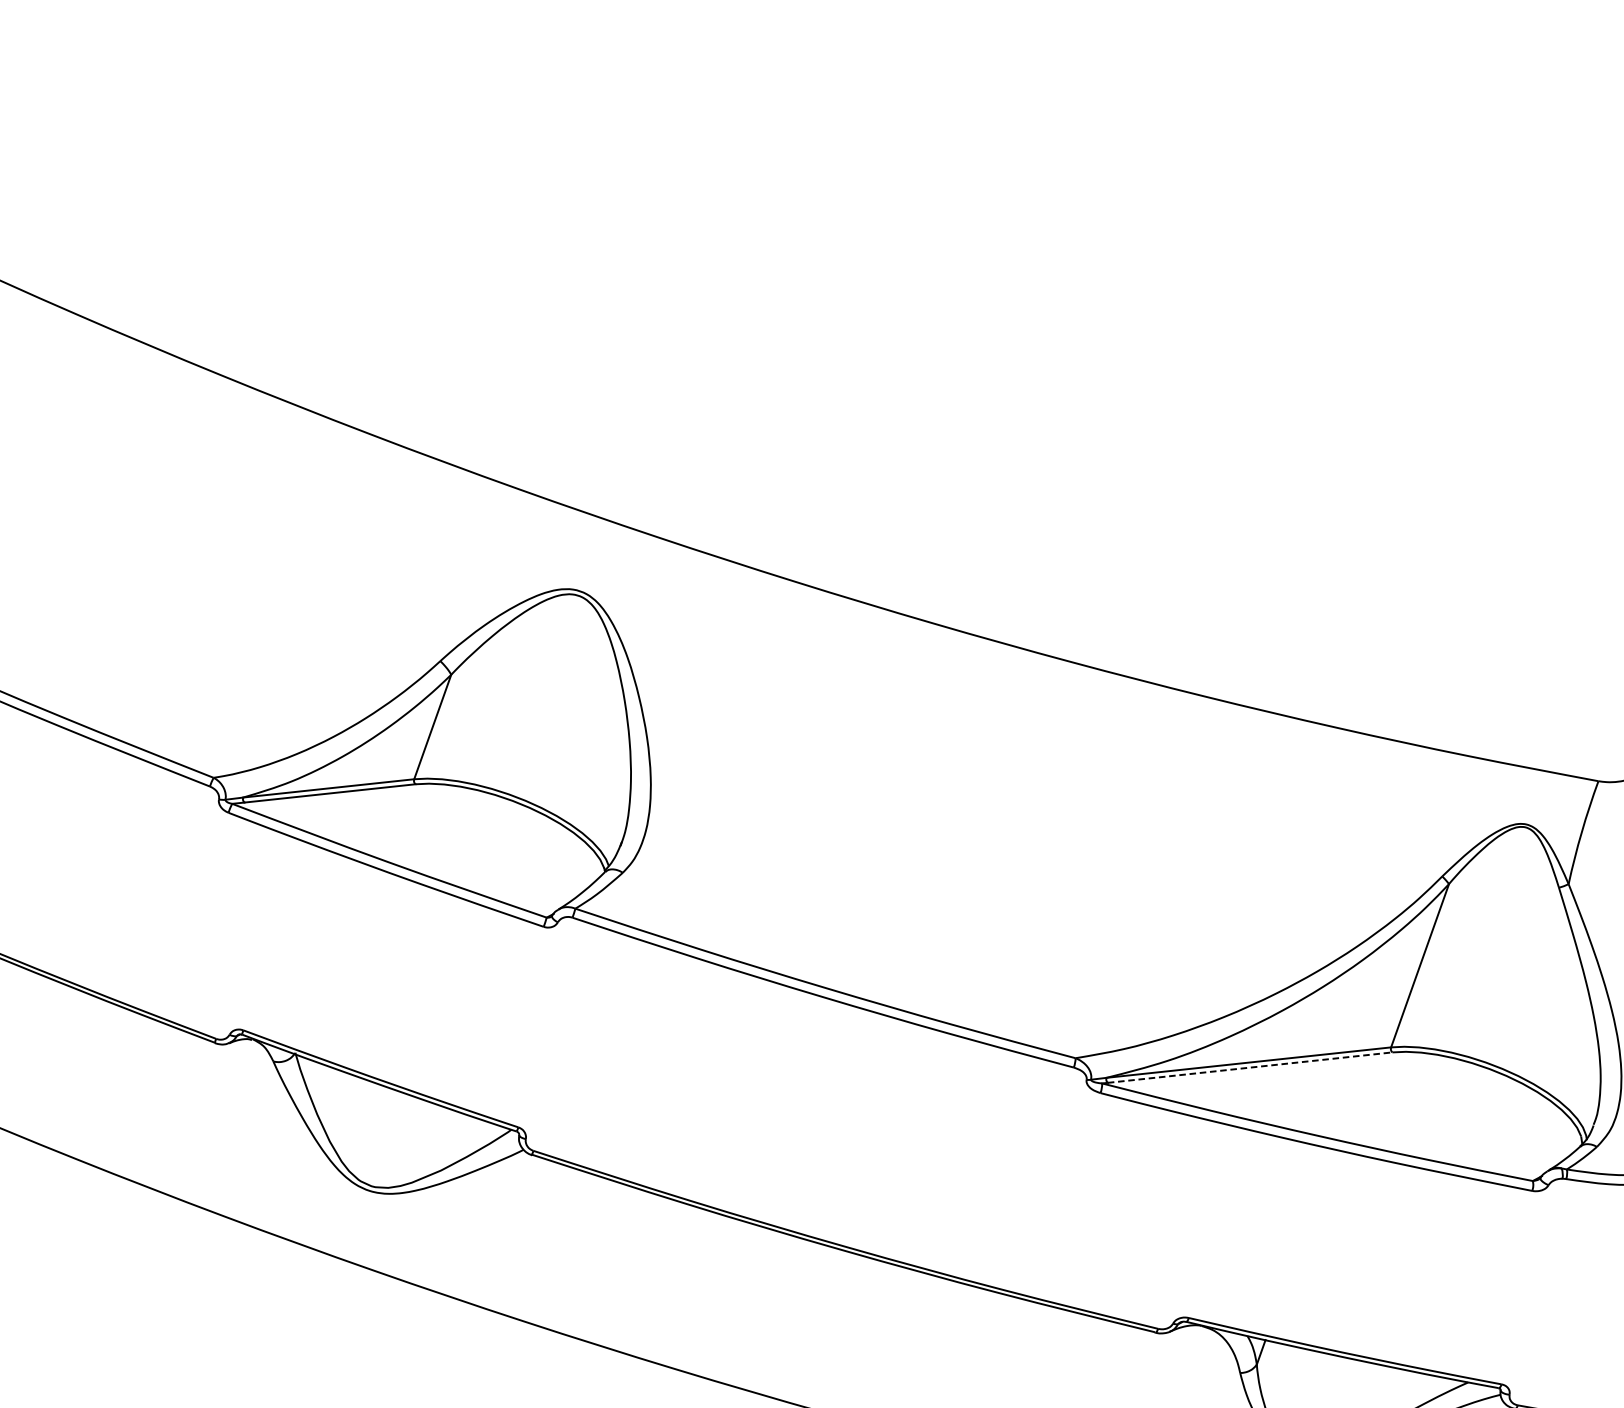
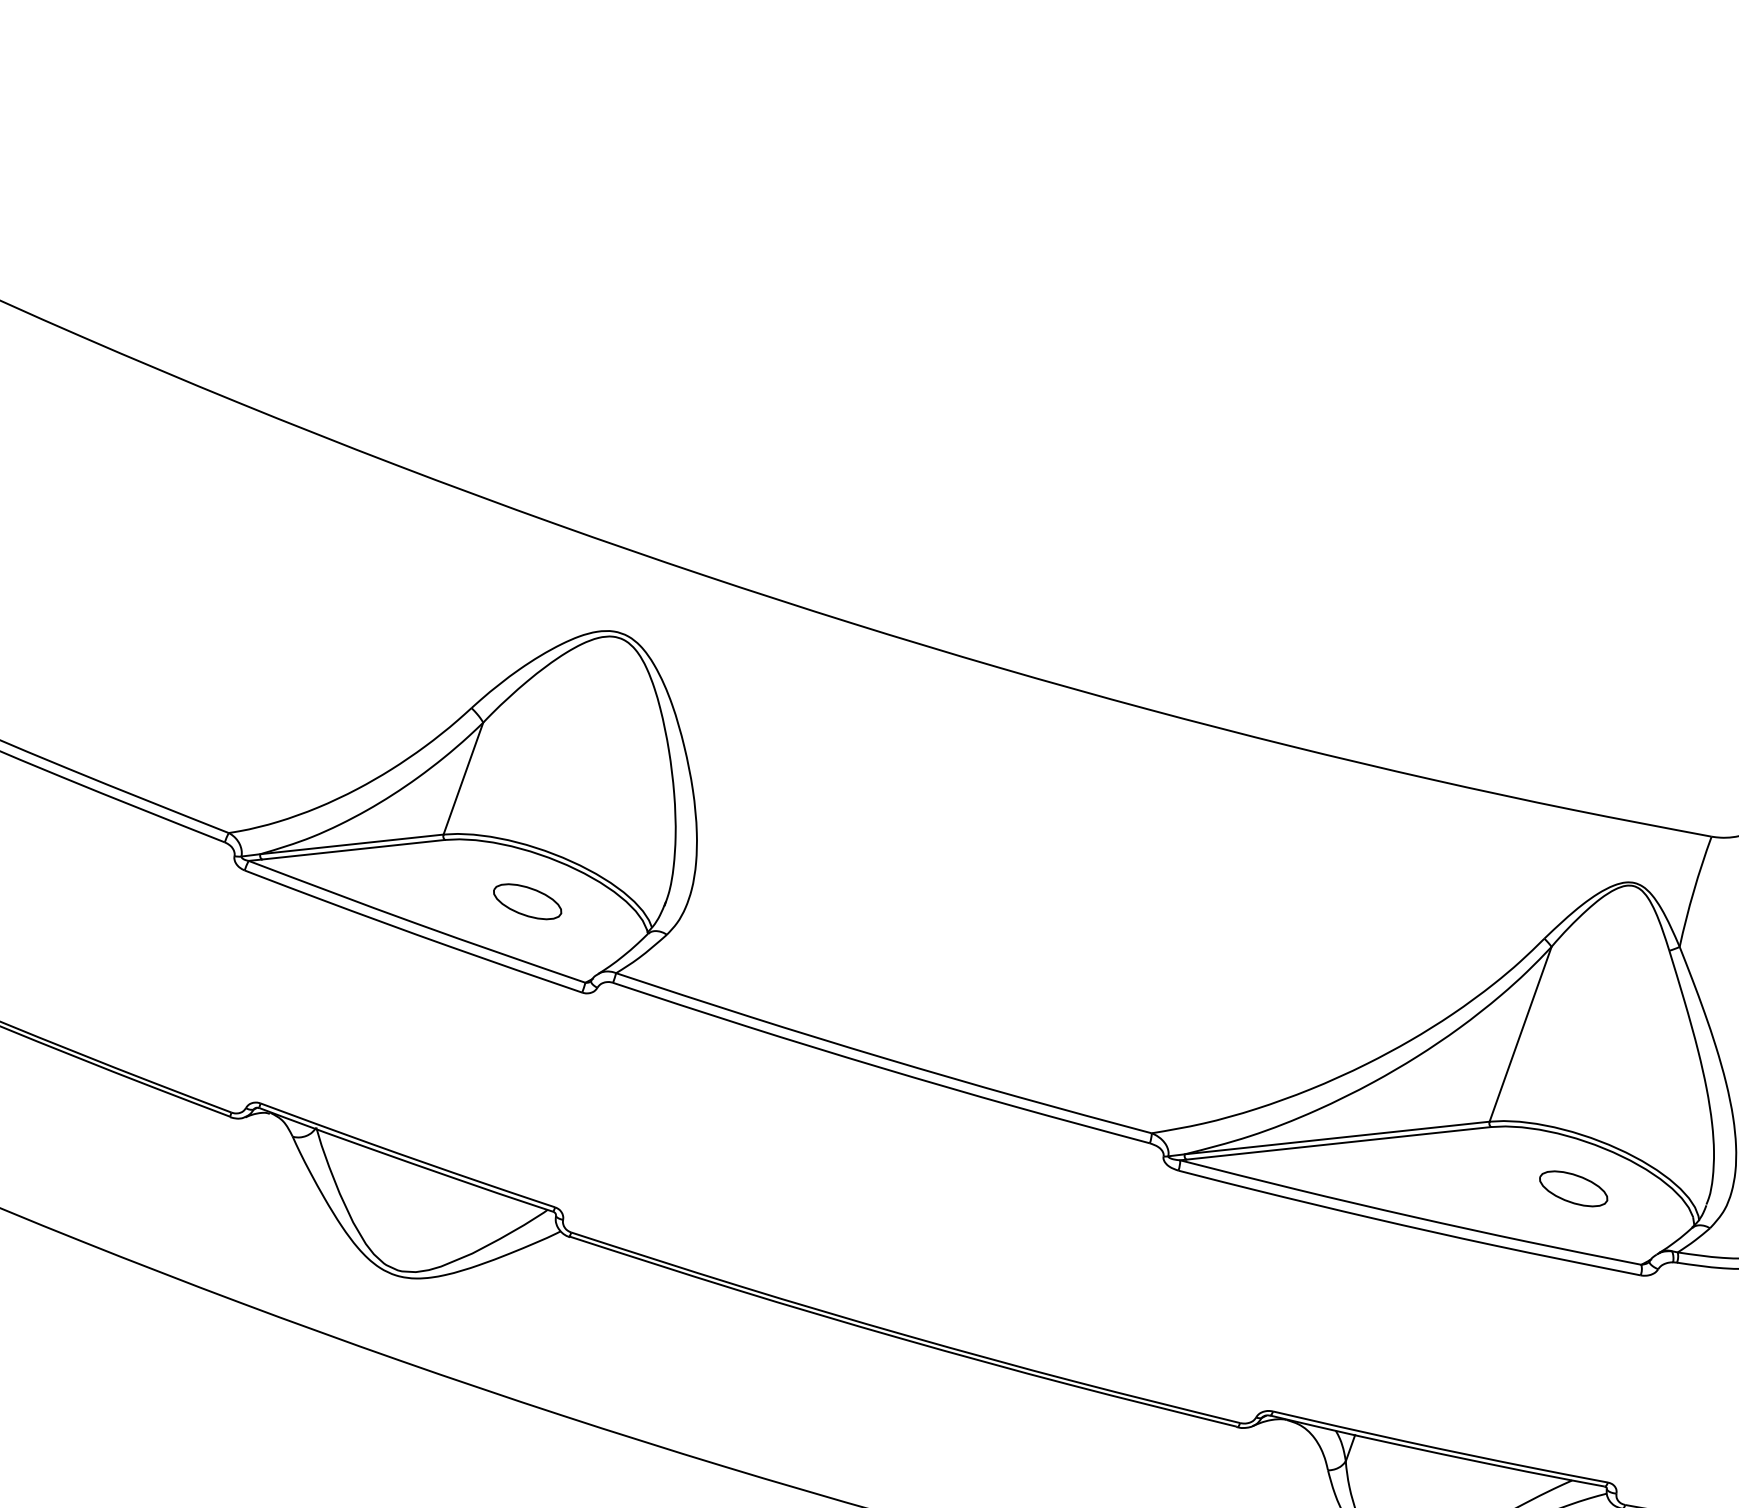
part: (492, 841) -> (527, 901), added
line: (1250, 1067) -> (1339, 1143), dashed -> solid
part: (1469, 1109) -> (1573, 1188), added

